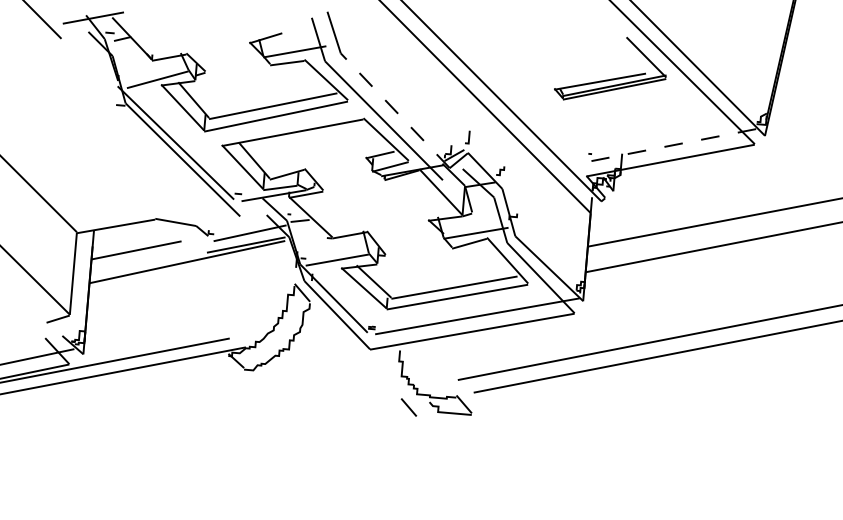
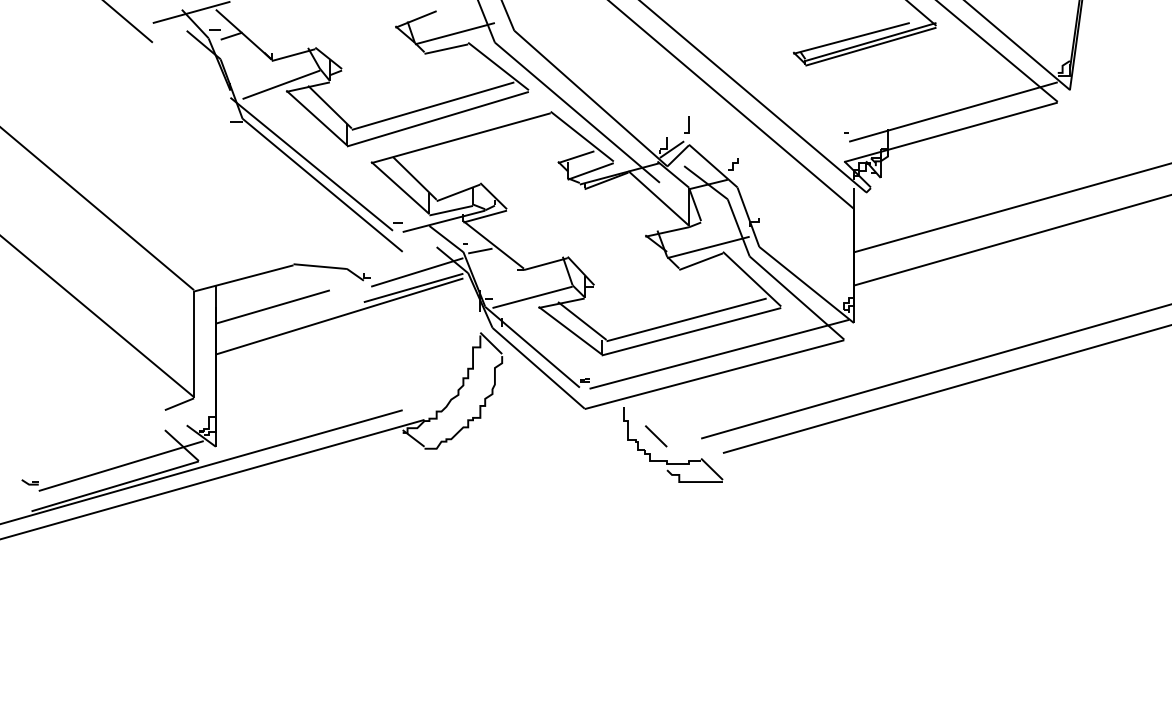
line: (395, 110) -> (590, 98), dashed -> solid
line: (673, 145) -> (952, 112), dashed -> solid
line: (409, 407) -> (656, 436), moved

